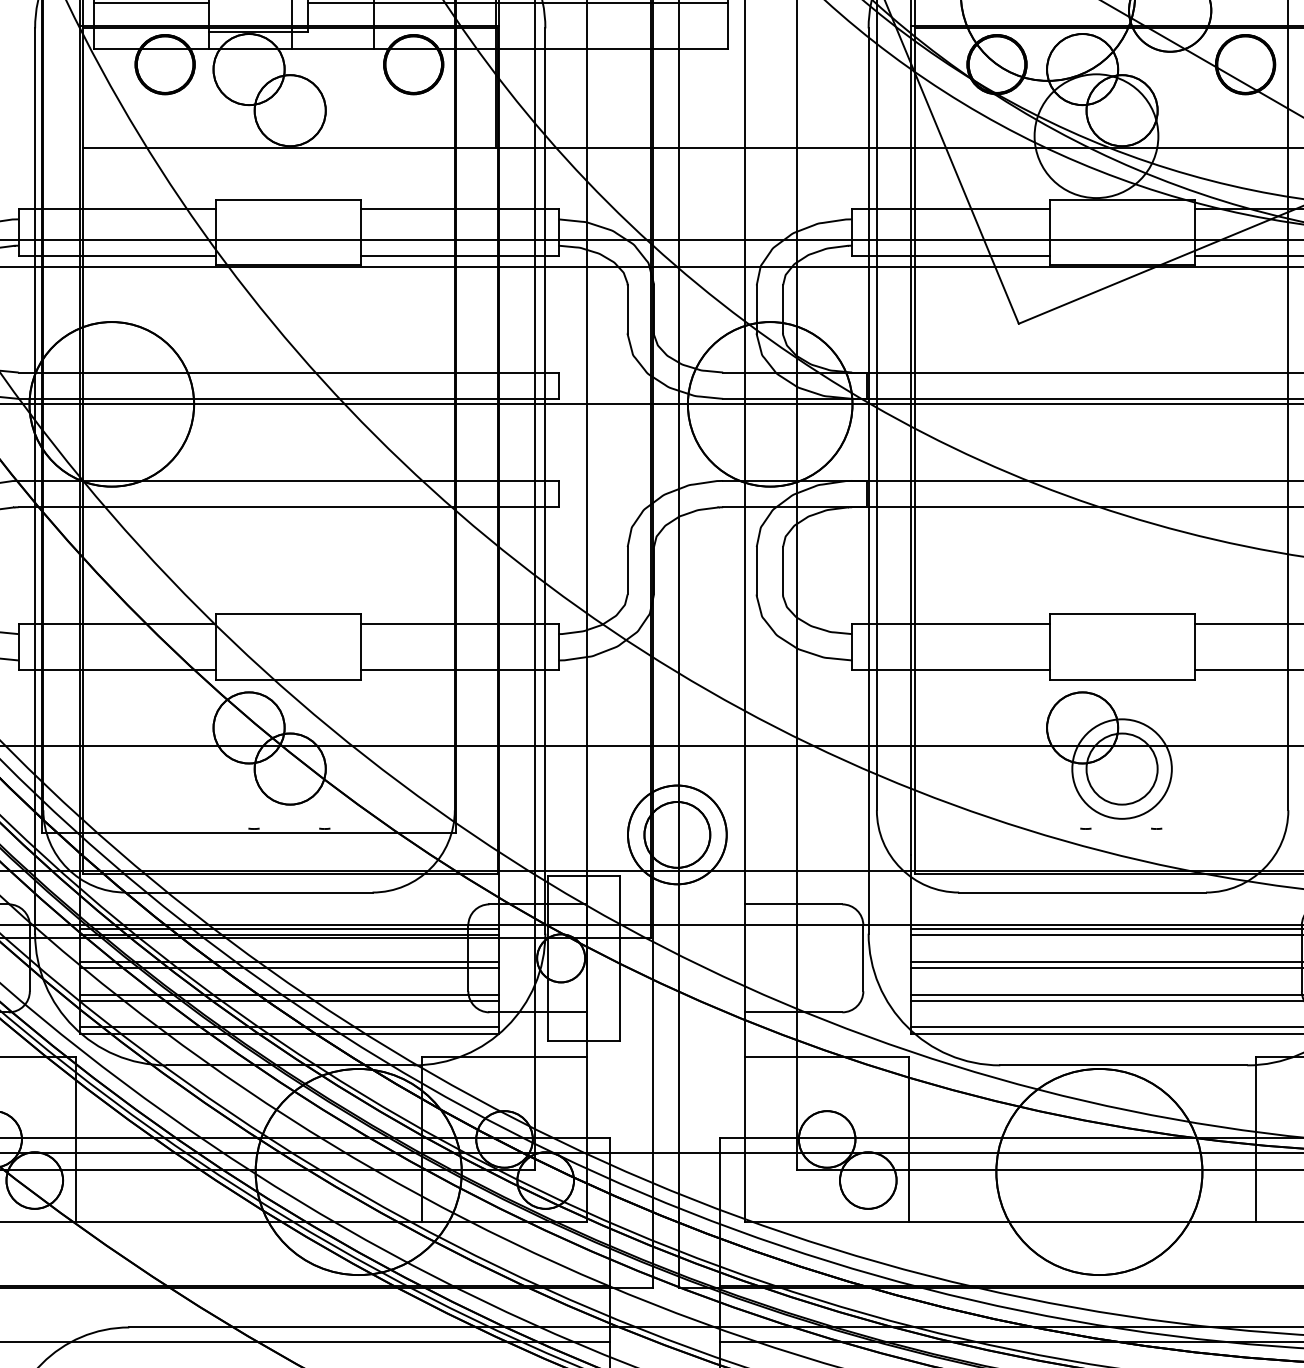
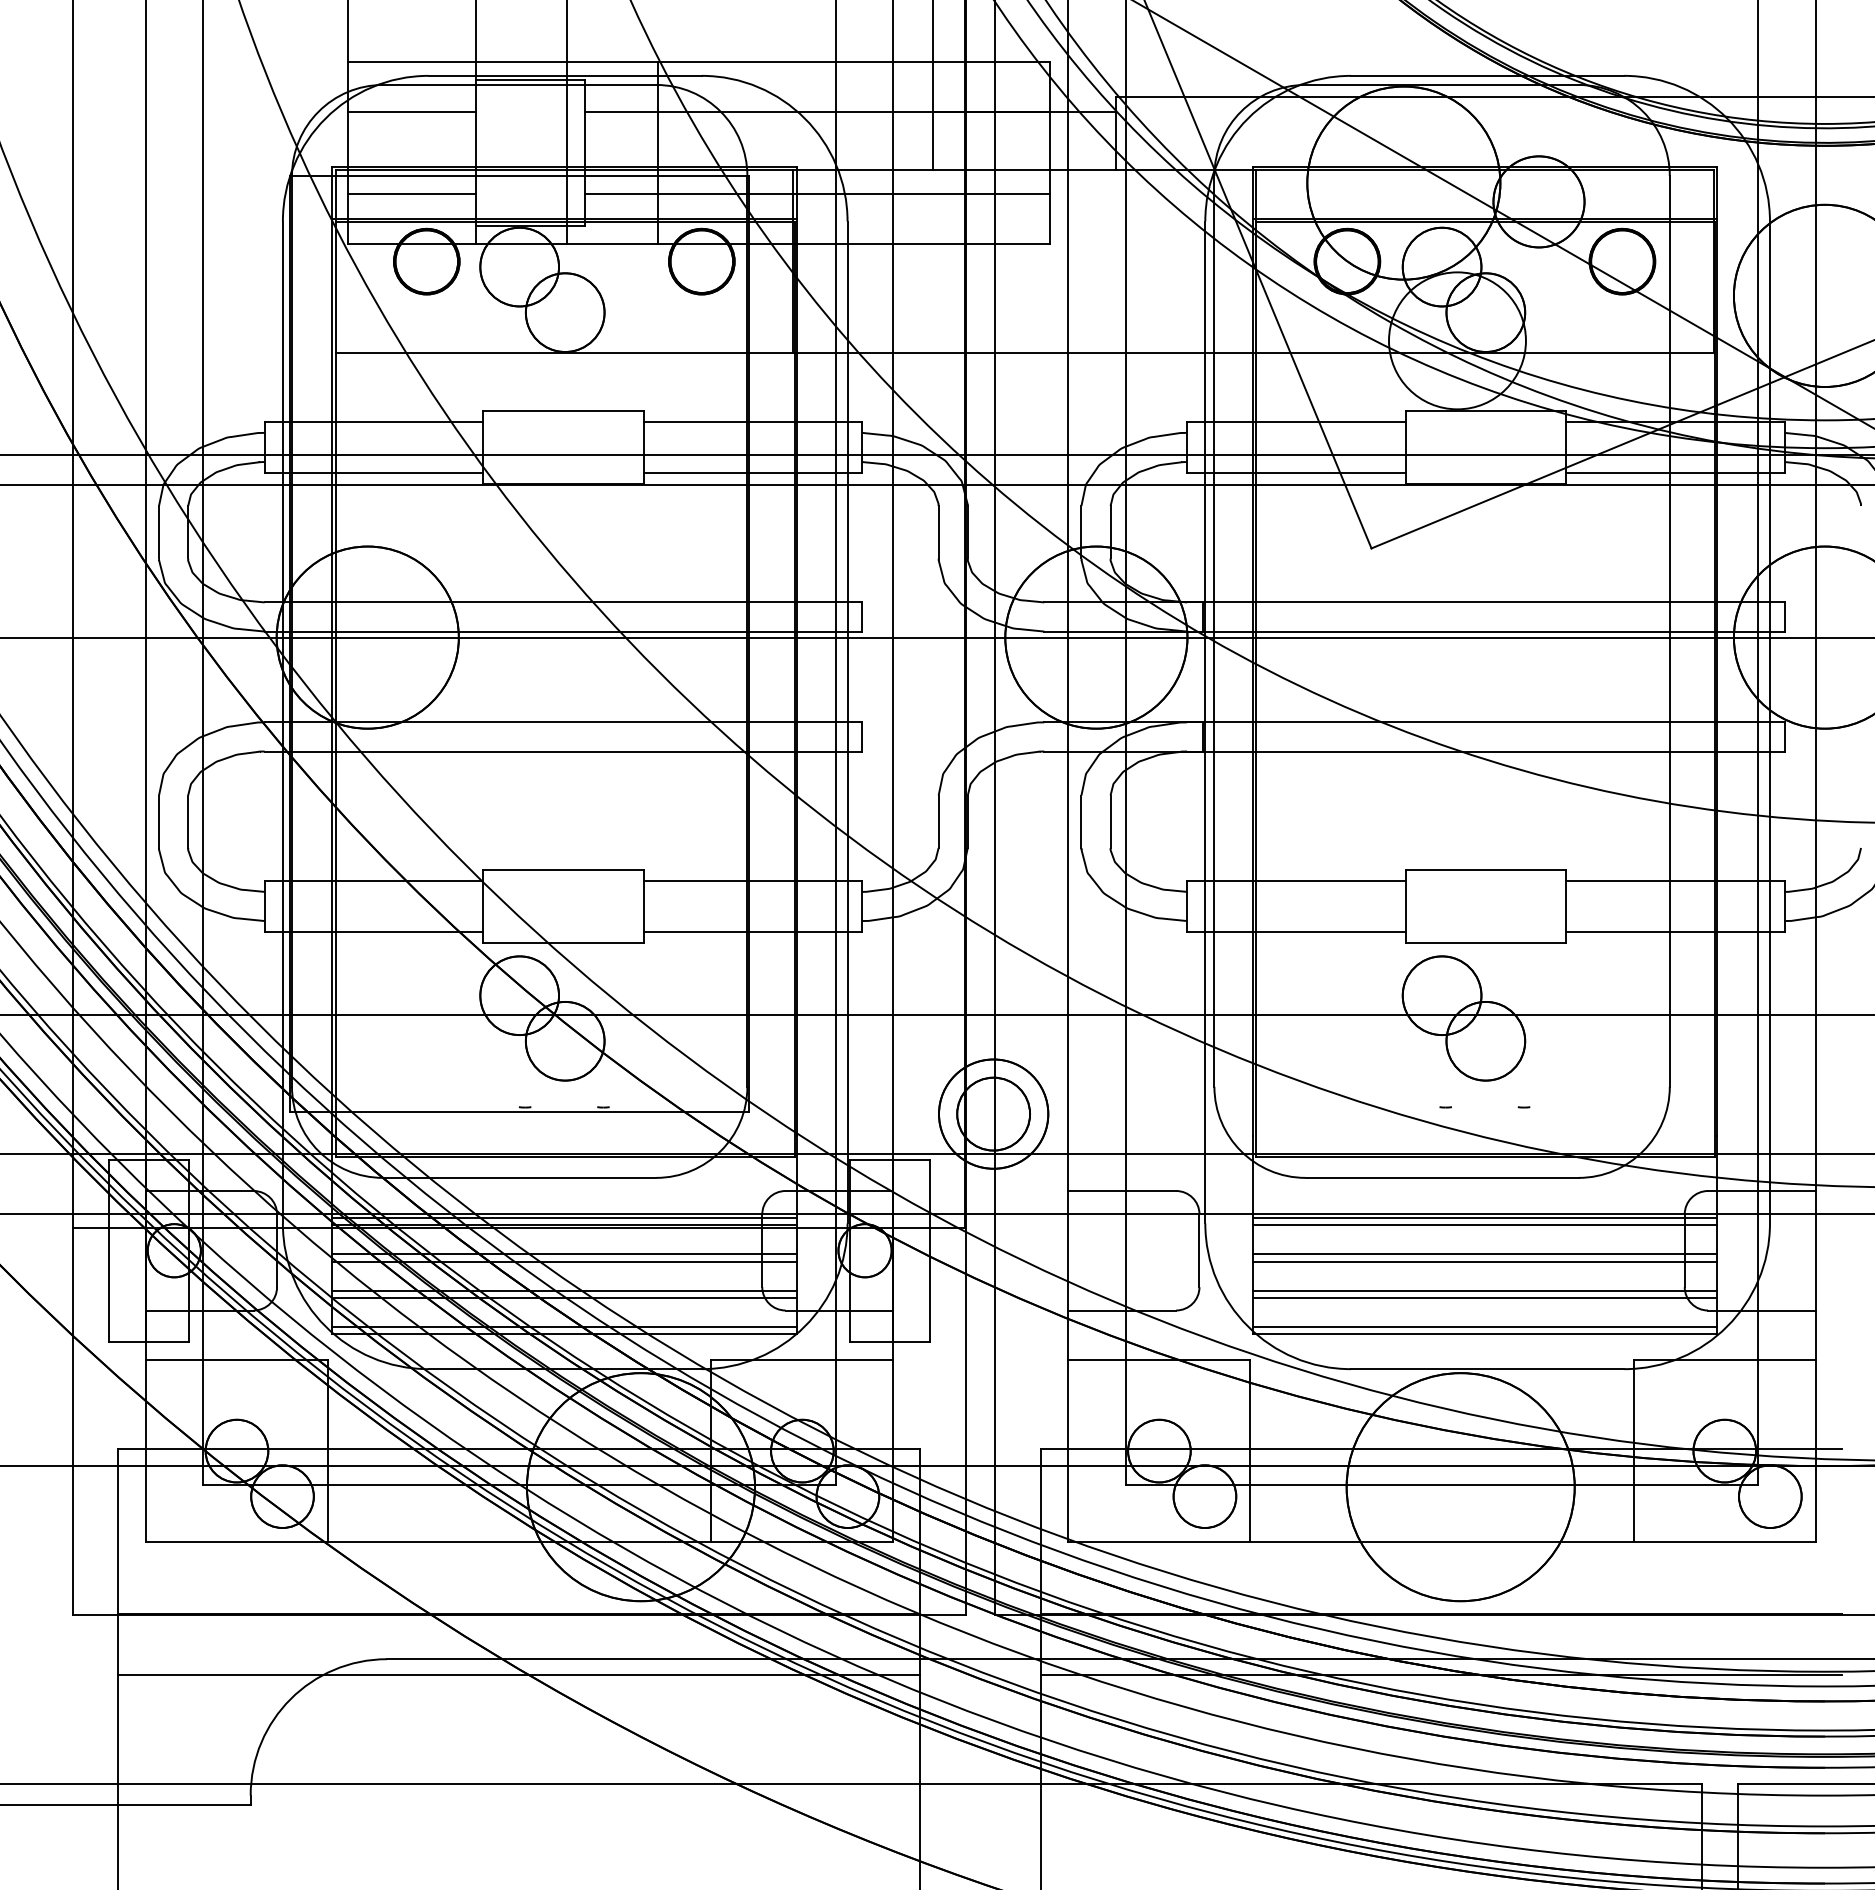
circle: (1121, 768) -> (1485, 1040), size x0.71

